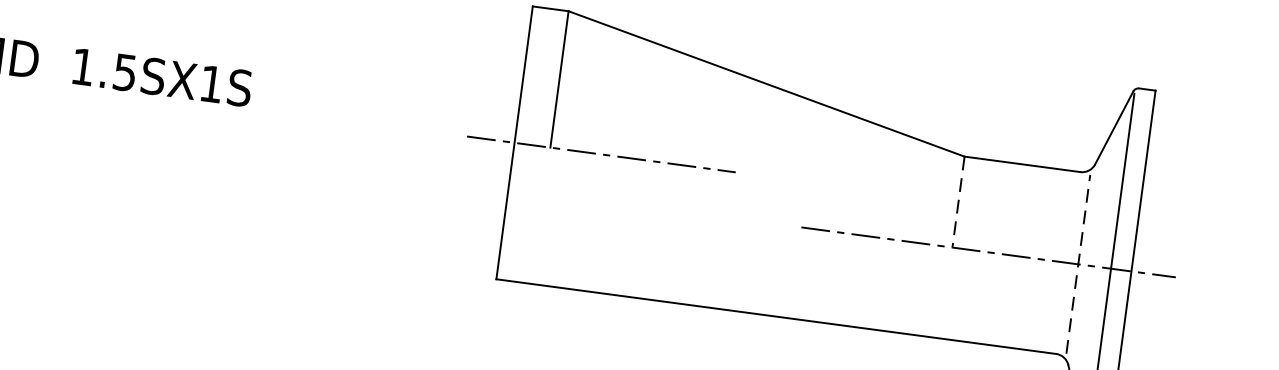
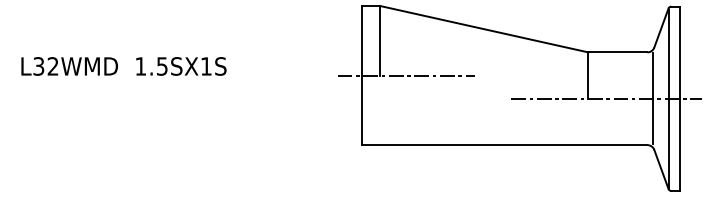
line: (958, 203) -> (588, 76), dashed -> solid
line: (1078, 263) -> (652, 98), dashed -> solid

